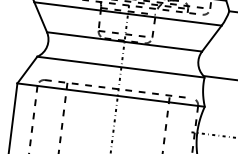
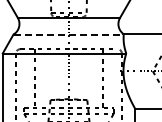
line: (122, 67) -> (69, 34), solid -> dashed

